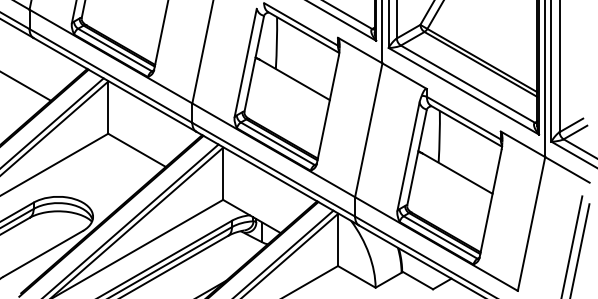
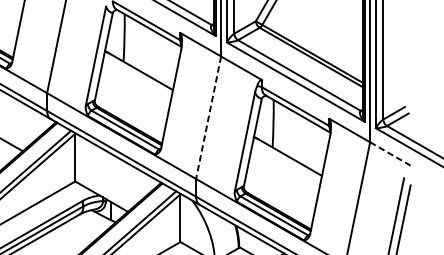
line: (368, 130) -> (208, 117), solid -> dashed
line: (567, 169) -> (390, 153), solid -> dashed

